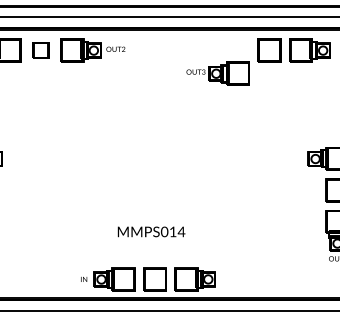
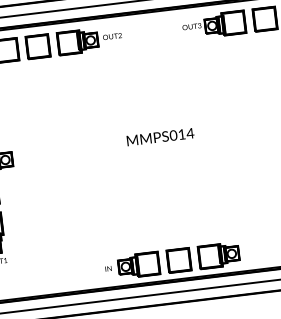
part: (40, 50) -> (37, 46), size x1.43
part: (217, 73) -> (213, 25), moved
text: (151, 231) -> (160, 136), moved

